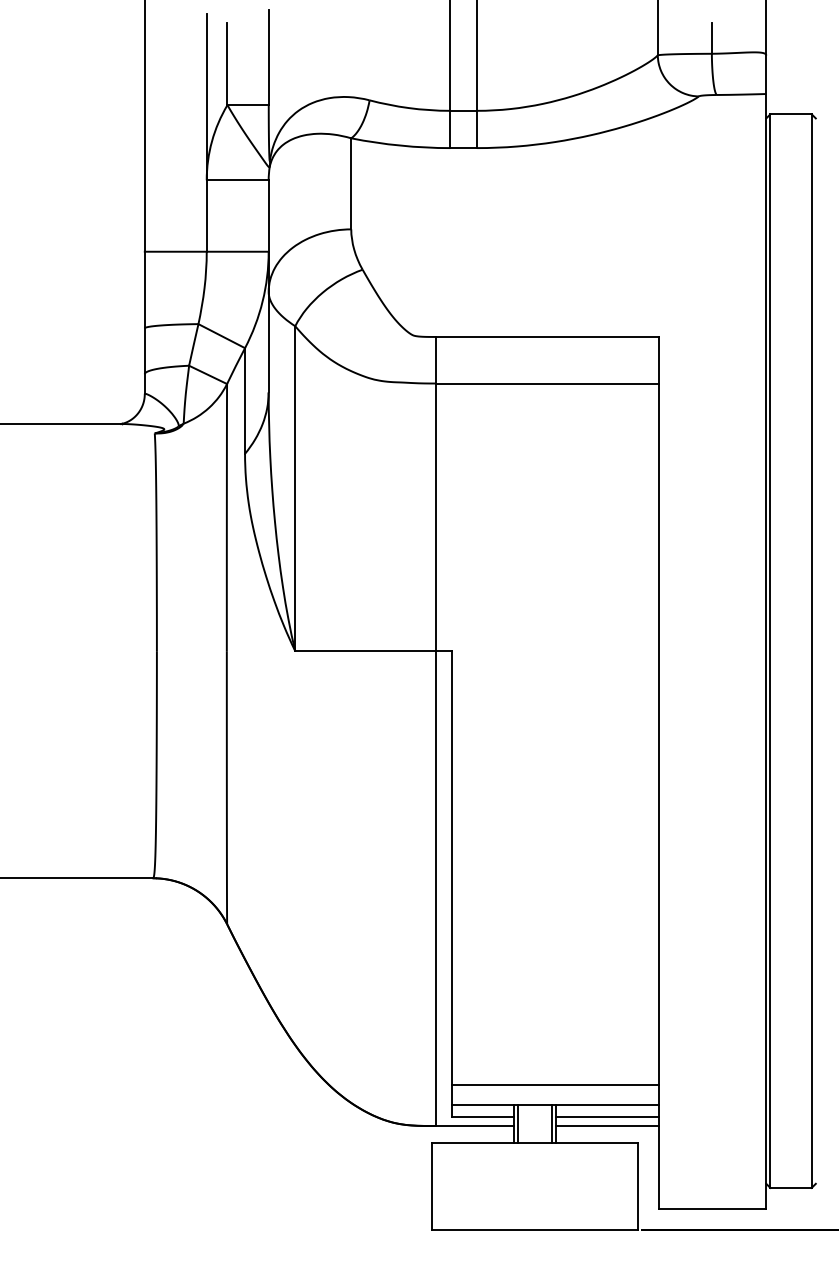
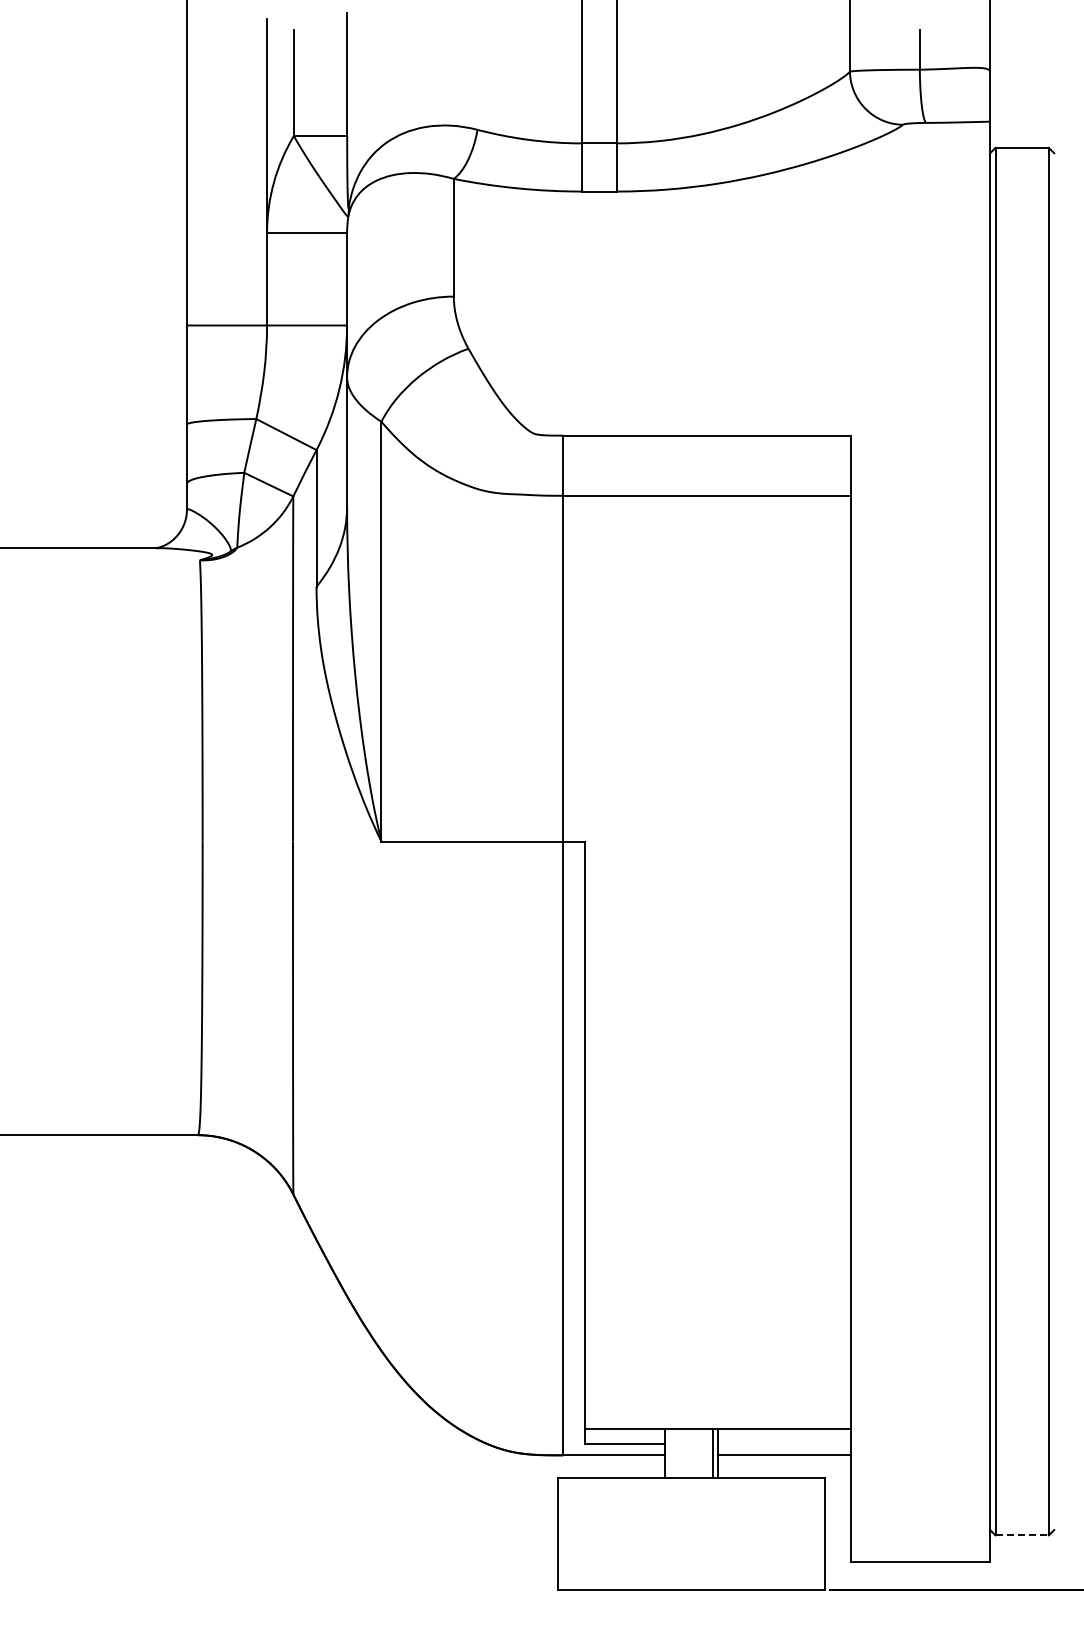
line: (555, 1084) -> (717, 1401), removed
line: (607, 1116) -> (784, 1443), removed
line: (518, 1123) -> (669, 1452), removed
line: (791, 1188) -> (1022, 1535), solid -> dashed

